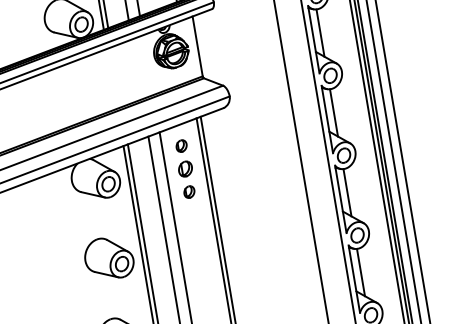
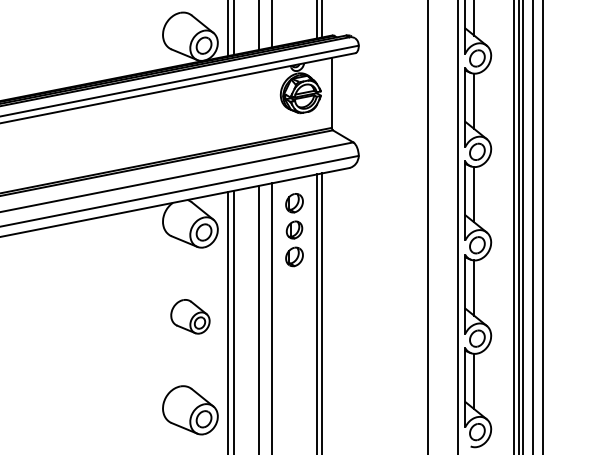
part: (181, 145) -> (294, 202), size x1.4
part: (189, 191) -> (294, 256), size x1.4
part: (109, 258) -> (190, 316), size x0.7

